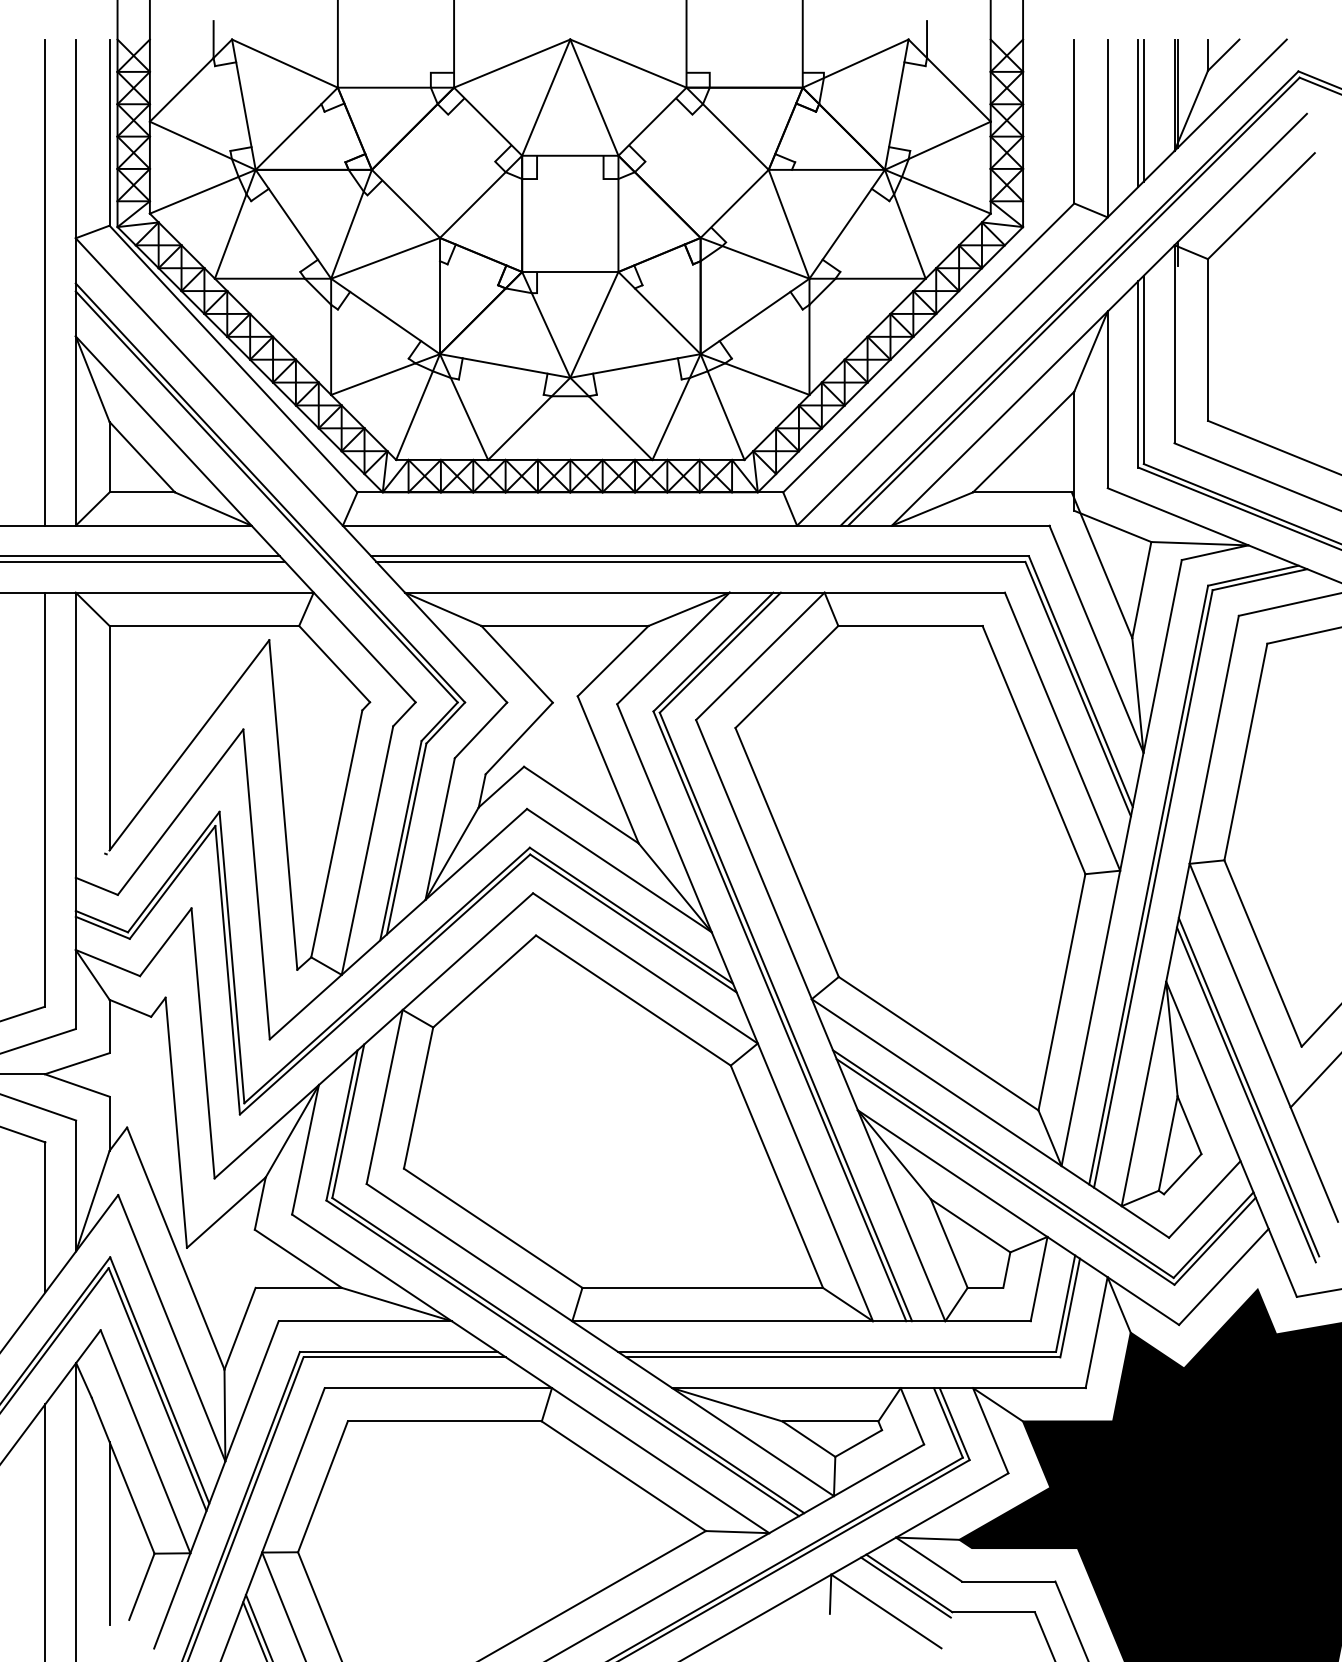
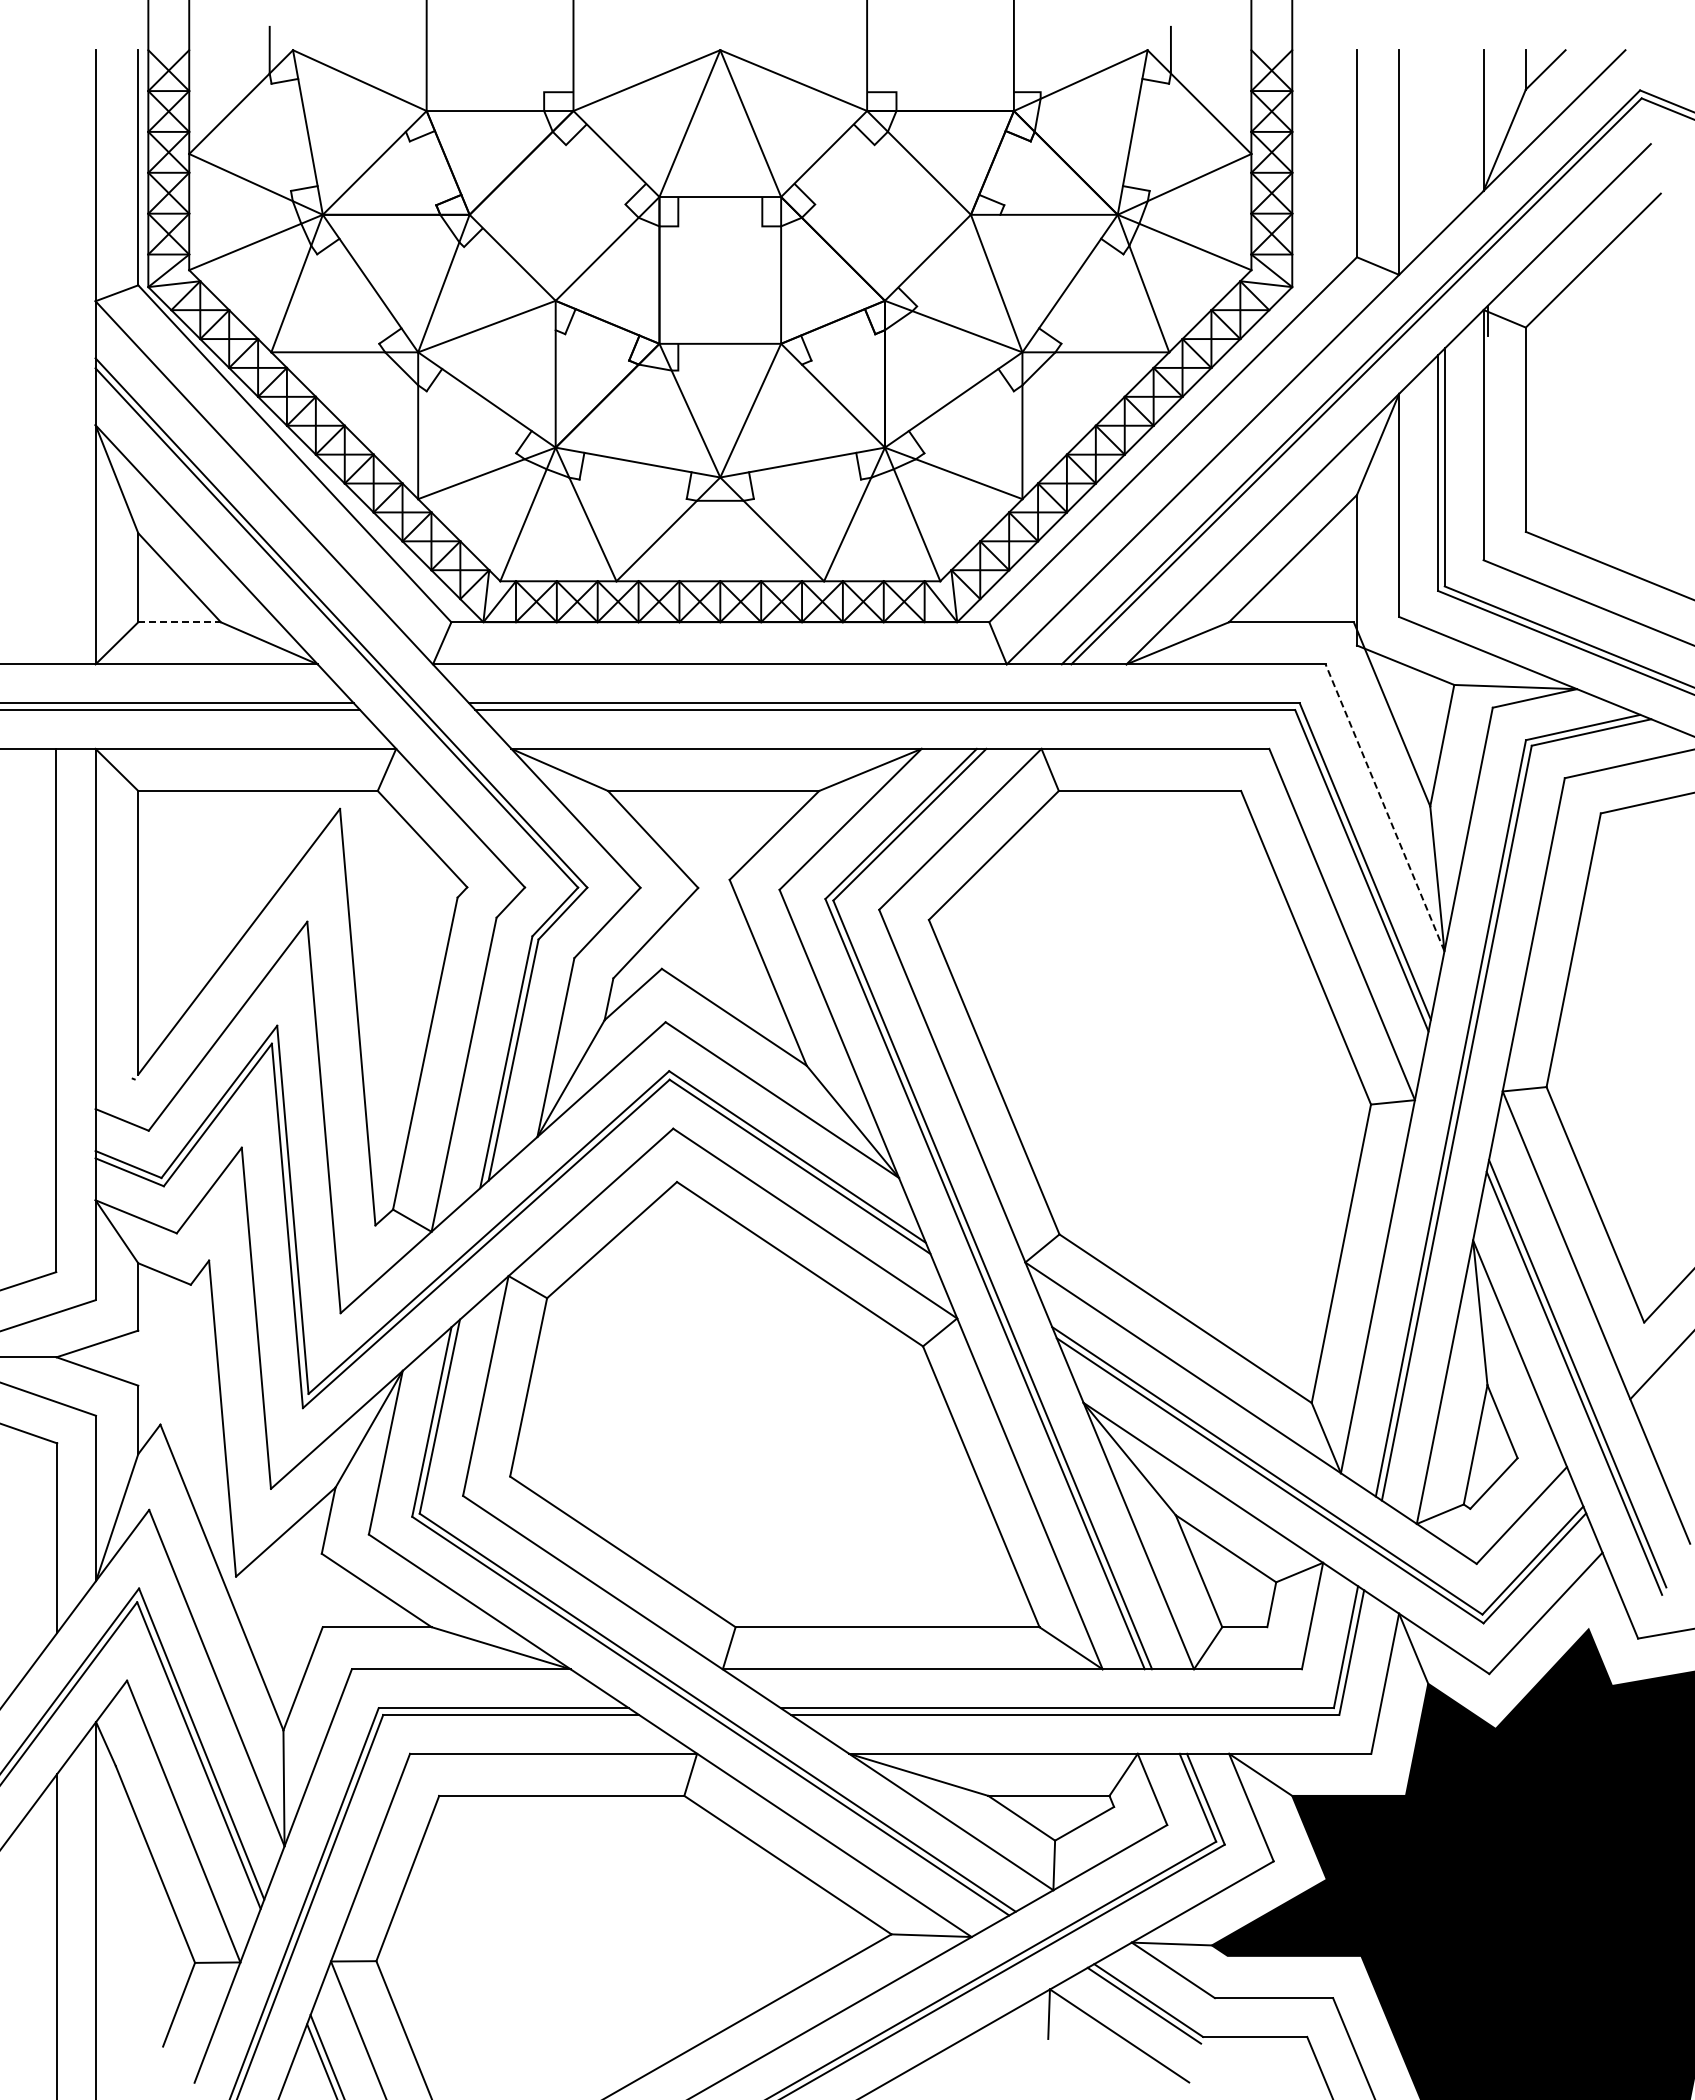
line: (1177, 93) -> (1487, 118), removed
line: (1143, 110) -> (1444, 139), removed
line: (1138, 113) -> (1438, 143), removed
line: (44, 282) -> (56, 357), removed
line: (143, 492) -> (180, 622), solid -> dashed
line: (1096, 639) -> (1384, 807), solid -> dashed
line: (109, 1532) -> (138, 1936), removed

